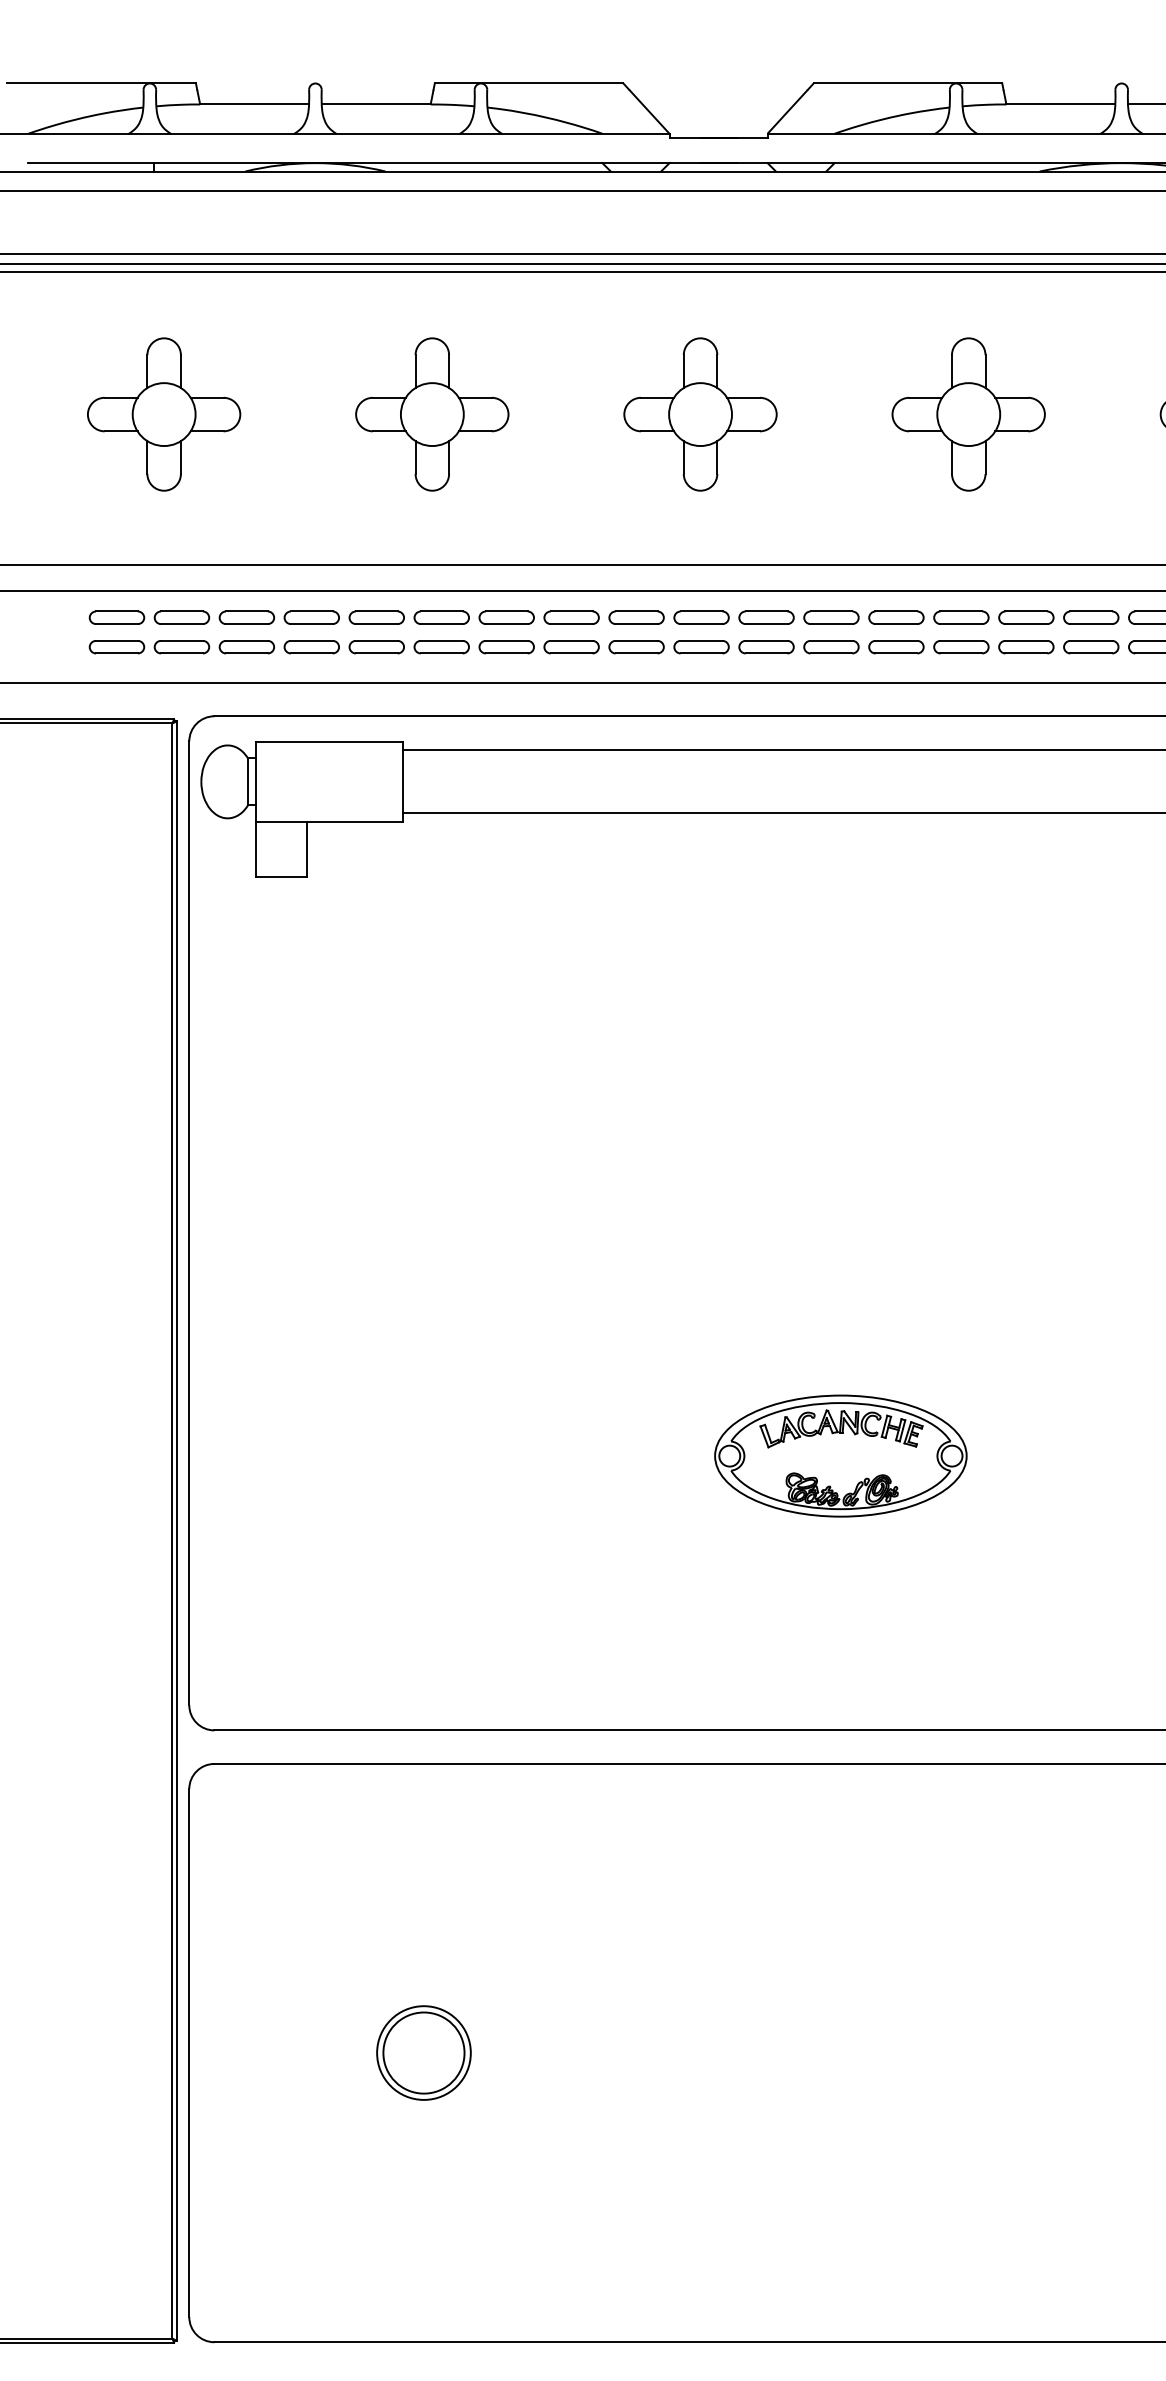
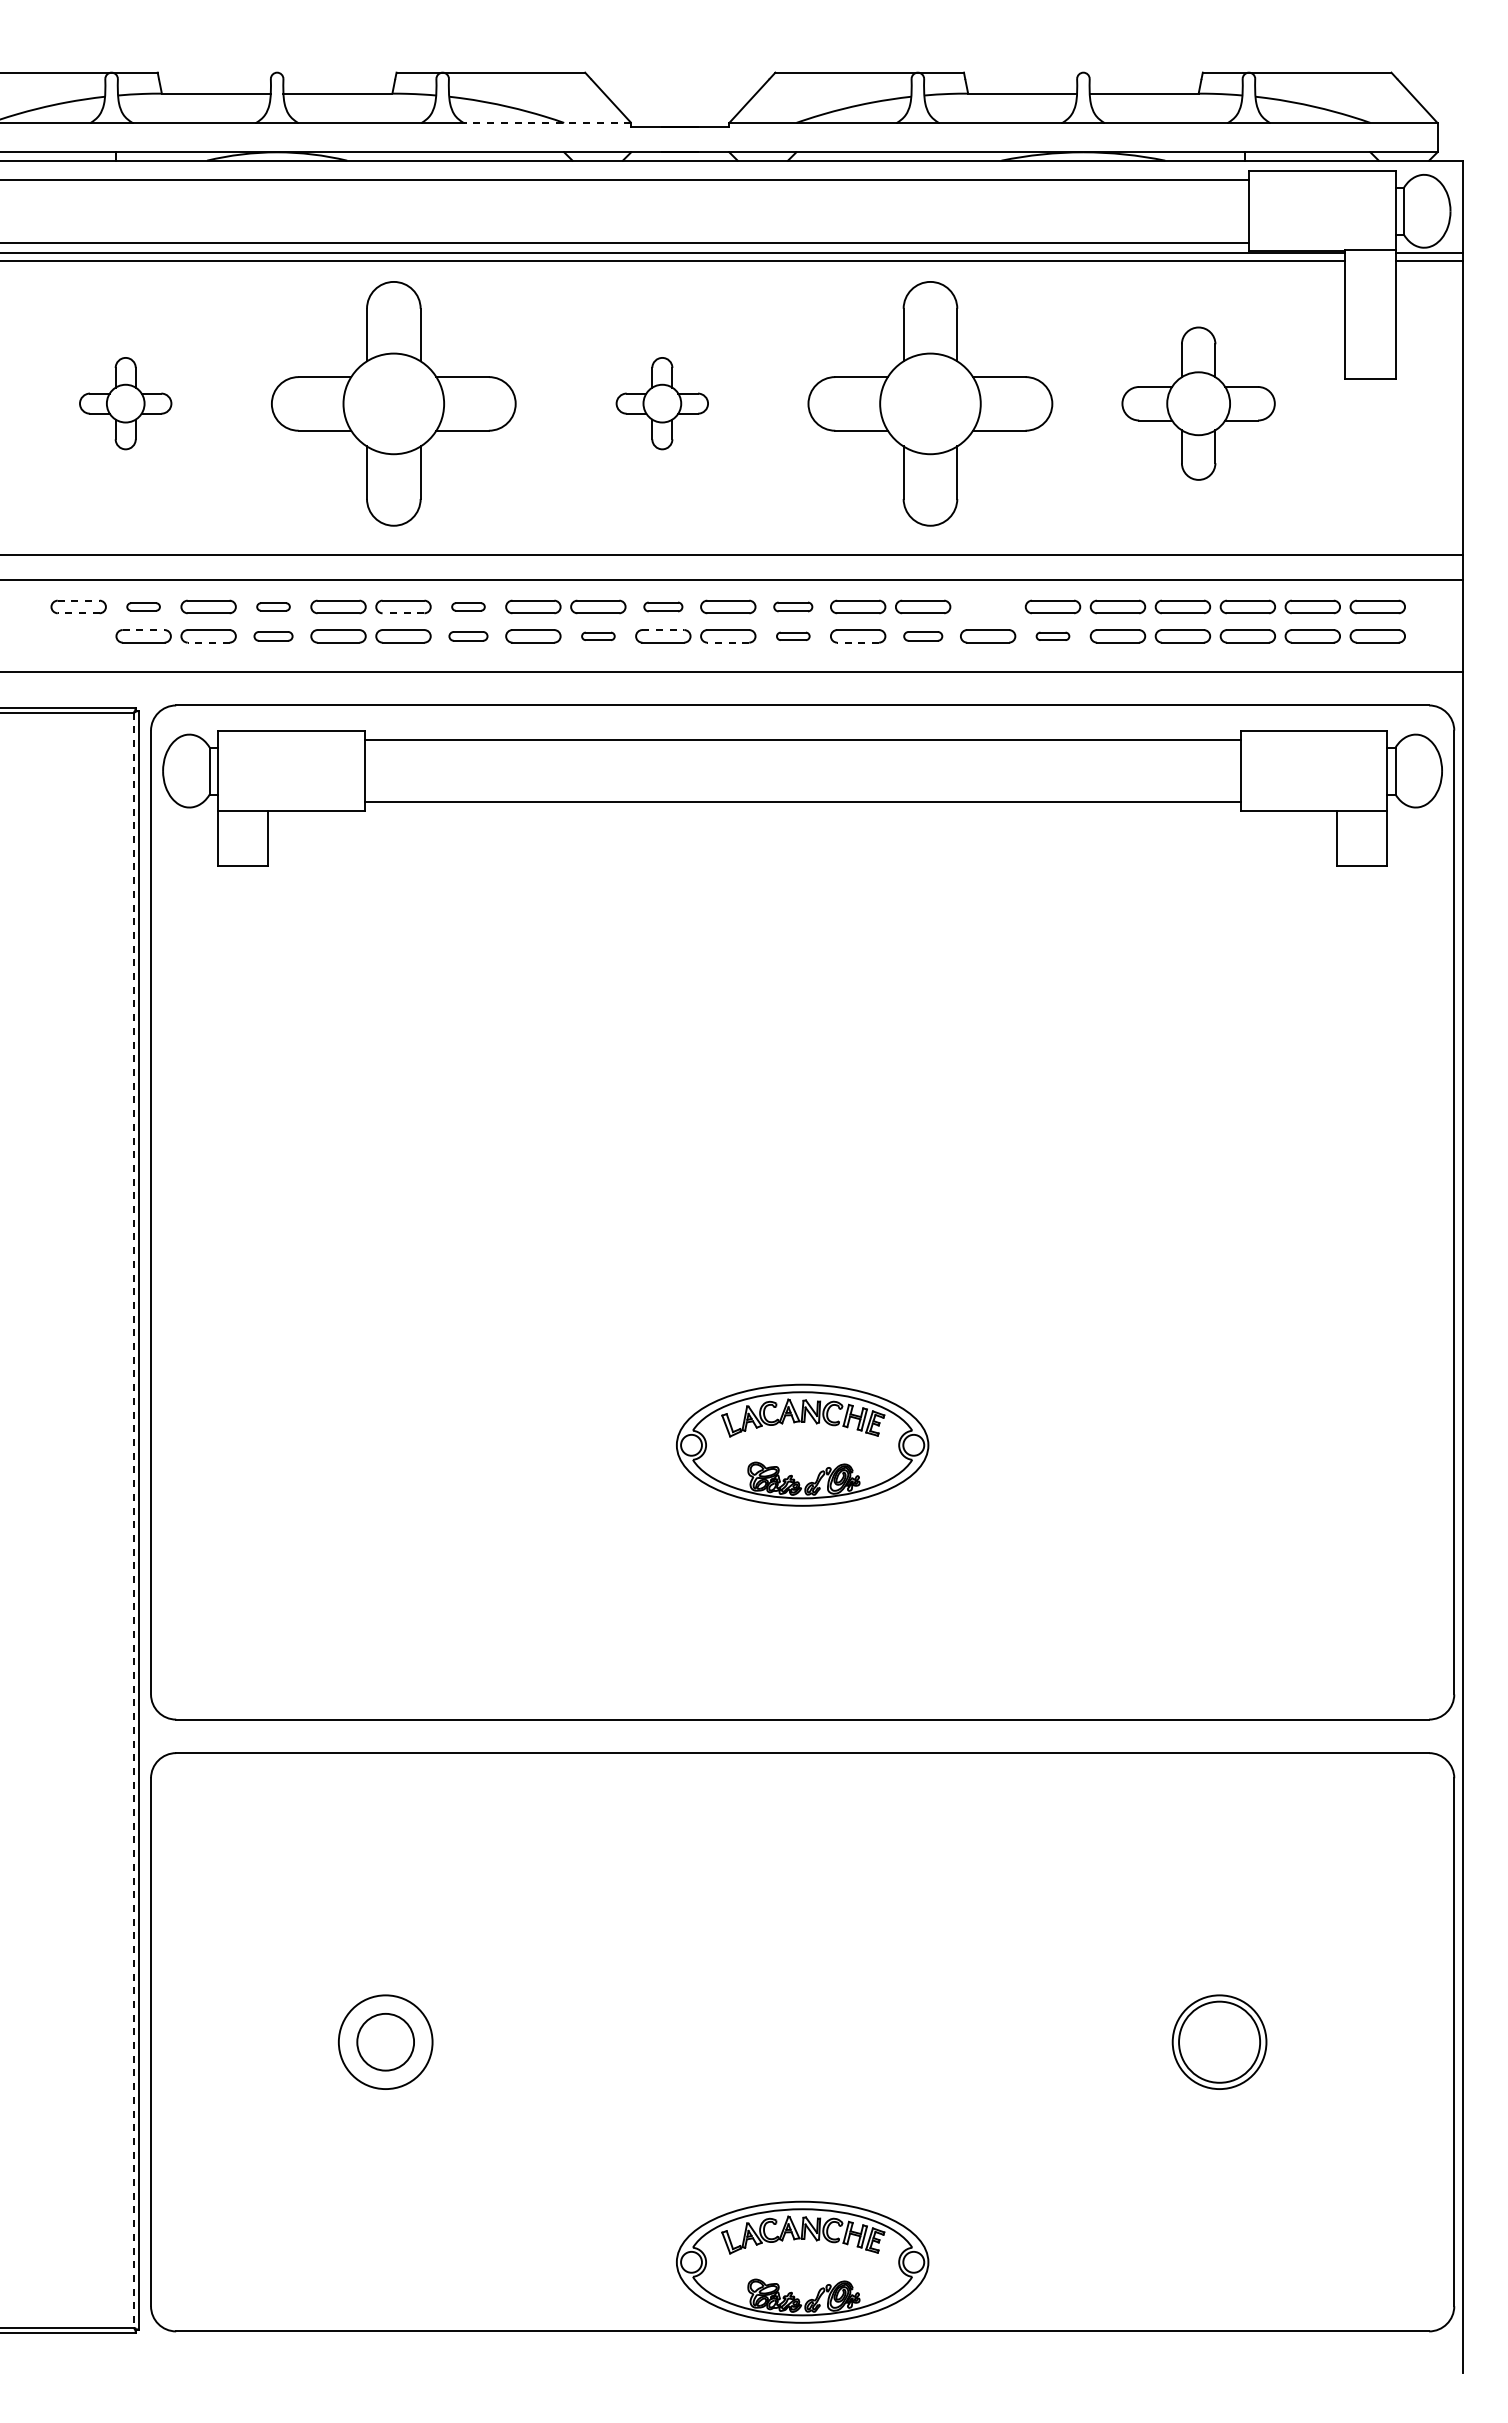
line: (585, 133) -> (547, 122), solid -> dashed
part: (163, 414) -> (125, 403), size x0.6
part: (432, 414) -> (394, 403), size x1.6
part: (700, 414) -> (662, 403), size x0.6
part: (968, 414) -> (930, 403), size x1.6
line: (116, 611) -> (78, 600), solid -> dashed
part: (181, 617) -> (143, 606), size x0.6
part: (311, 617) -> (273, 606), size x0.6
part: (506, 617) -> (468, 606), size x0.6
part: (701, 617) -> (663, 606), size x0.7
part: (831, 617) -> (793, 606), size x0.7
part: (1026, 617) -> (988, 606), removed
line: (116, 624) -> (78, 613), solid -> dashed
line: (441, 624) -> (403, 613), solid -> dashed
line: (181, 641) -> (143, 630), solid -> dashed
line: (701, 641) -> (663, 630), solid -> dashed
part: (116, 647) -> (78, 636), removed
part: (311, 647) -> (273, 636), size x0.7
part: (506, 647) -> (468, 636), size x0.7
part: (636, 647) -> (598, 636), size x0.6
part: (831, 647) -> (793, 636), size x0.6
part: (961, 647) -> (923, 636), size x0.7
part: (1090, 647) -> (1052, 636), size x0.6
line: (246, 653) -> (208, 642), solid -> dashed
line: (766, 653) -> (728, 642), solid -> dashed
line: (896, 653) -> (858, 642), solid -> dashed
line: (172, 1531) -> (134, 1520), solid -> dashed
circle: (423, 2052) -> (385, 2041), size x0.7
part: (840, 2272) -> (802, 2261), added

